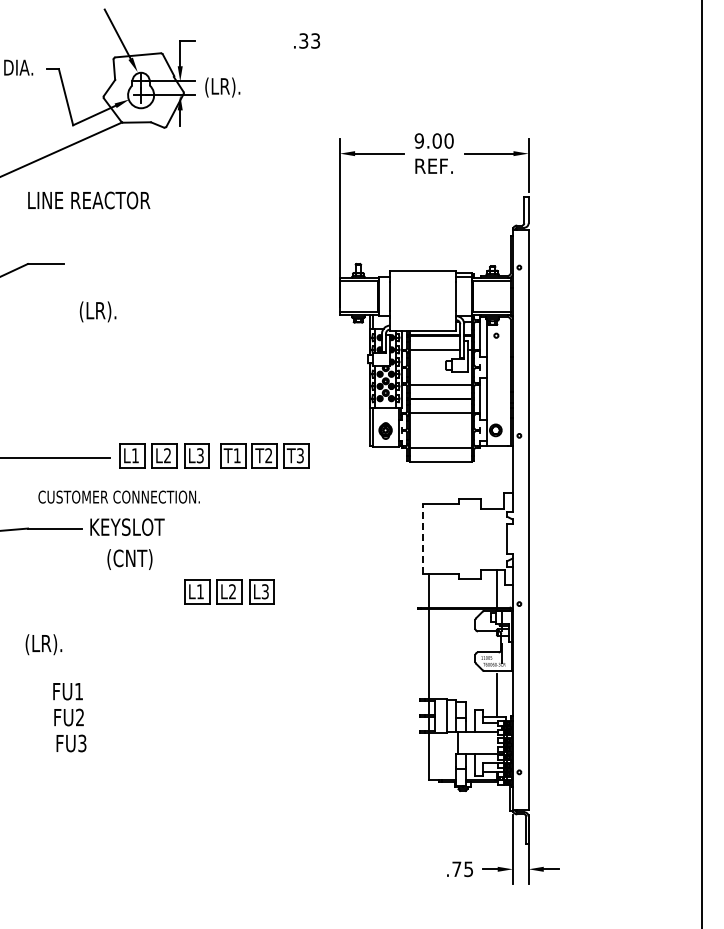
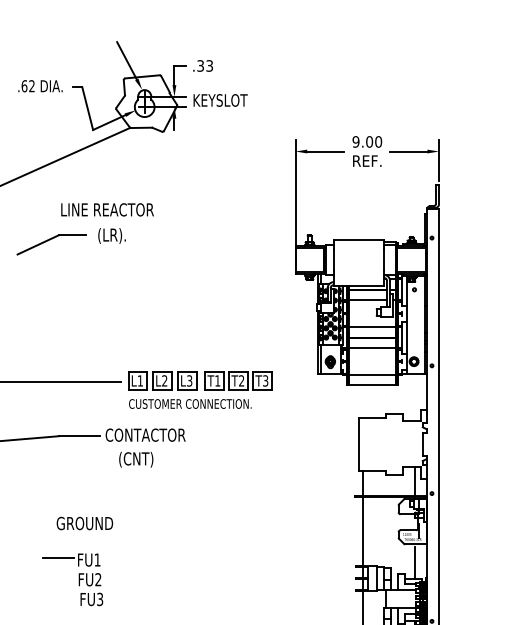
text: (307, 40) -> (203, 65), moved
text: (240, 87) -> (220, 101), (LR). -> KEYSLOT
text: (89, 200) -> (107, 209), moved
text: (97, 311) -> (111, 235), moved
text: (118, 496) -> (189, 403), moved
text: (141, 526) -> (145, 434), KEYSLOT -> CONTACTOR
line: (423, 538) -> (359, 443), dashed -> solid
part: (229, 591) -> (211, 484), removed
text: (62, 644) -> (85, 524), (LR). -> GROUND
line: (26, 688) -> (57, 557), added

